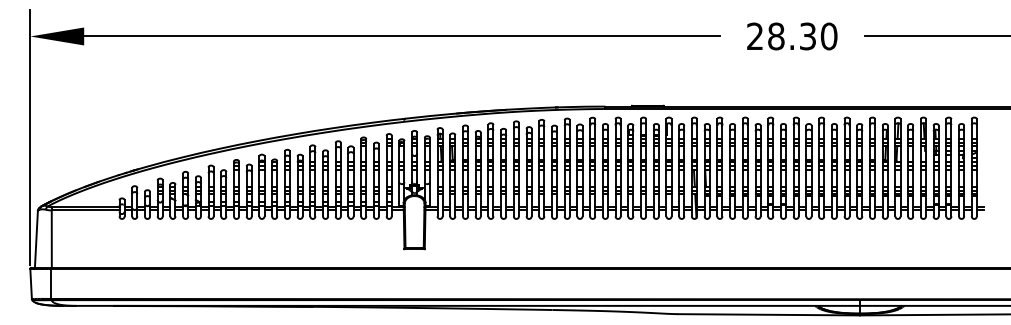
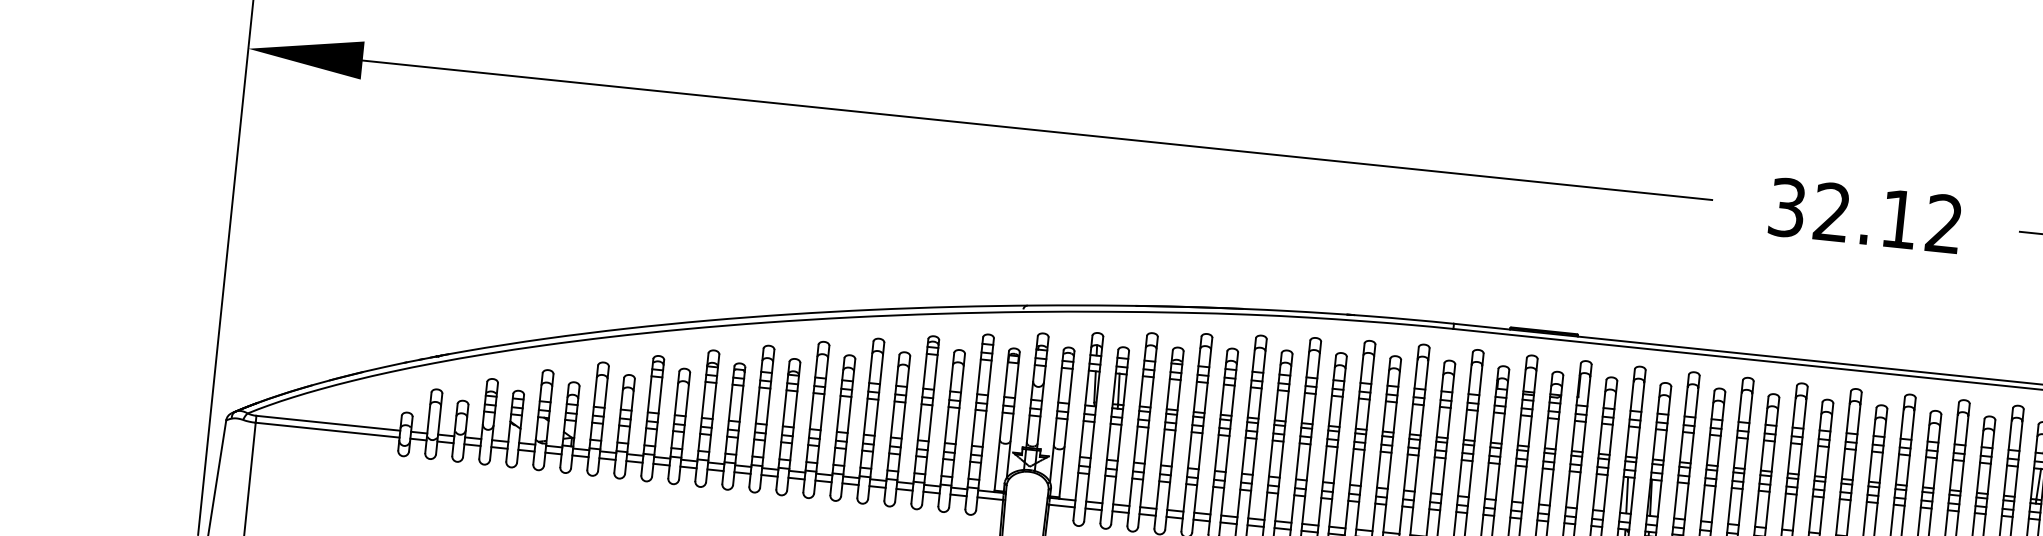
text: (792, 36) -> (1866, 215), 28.30 -> 32.12

